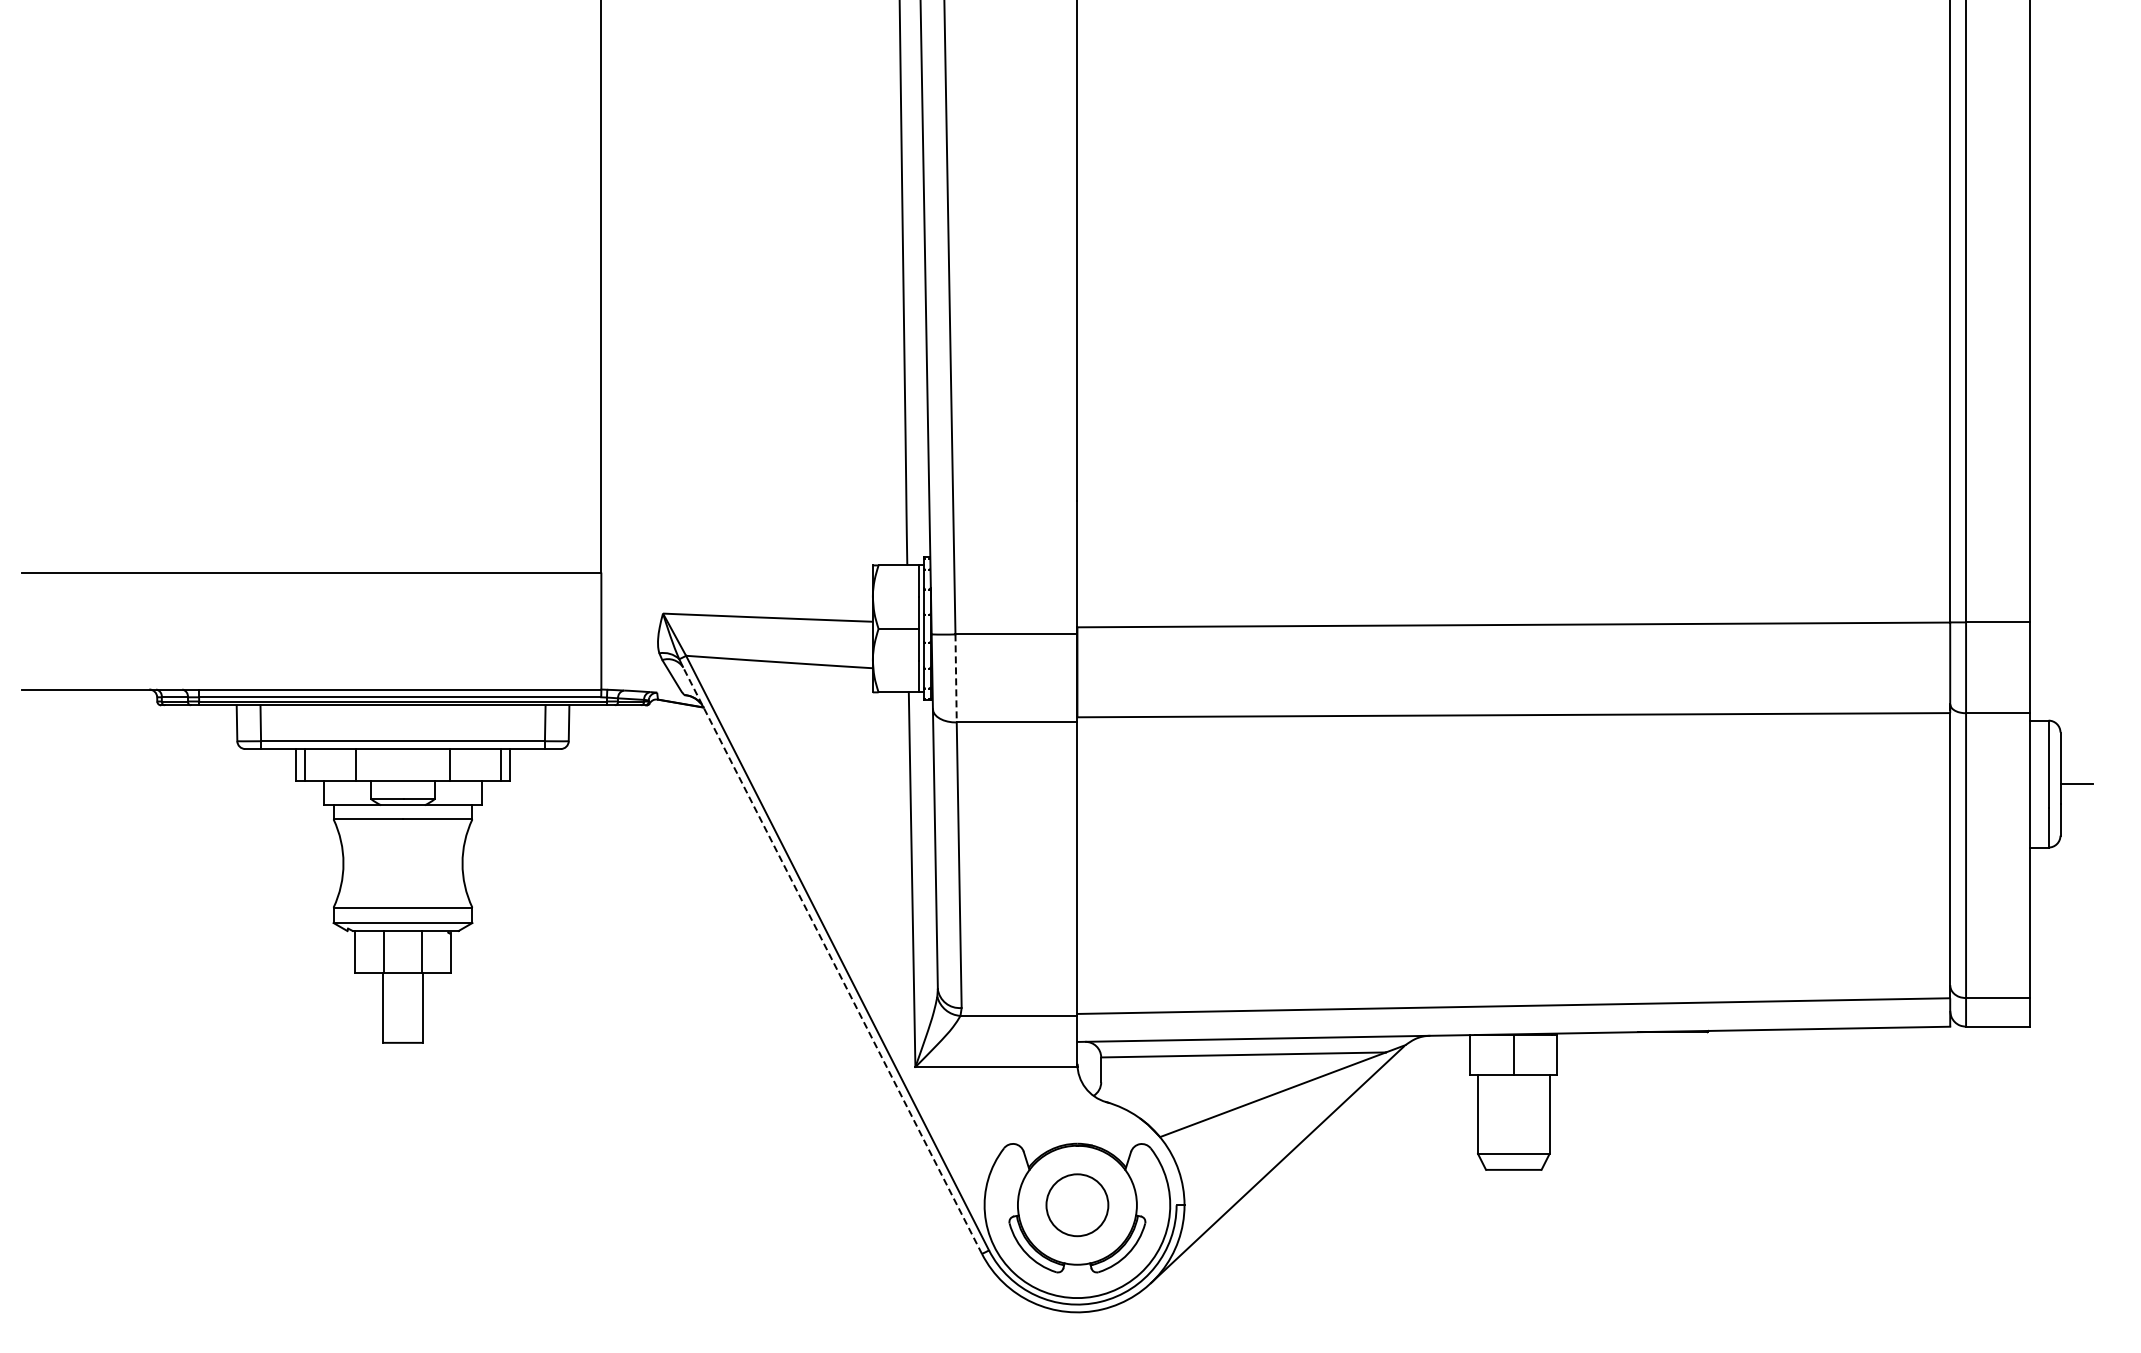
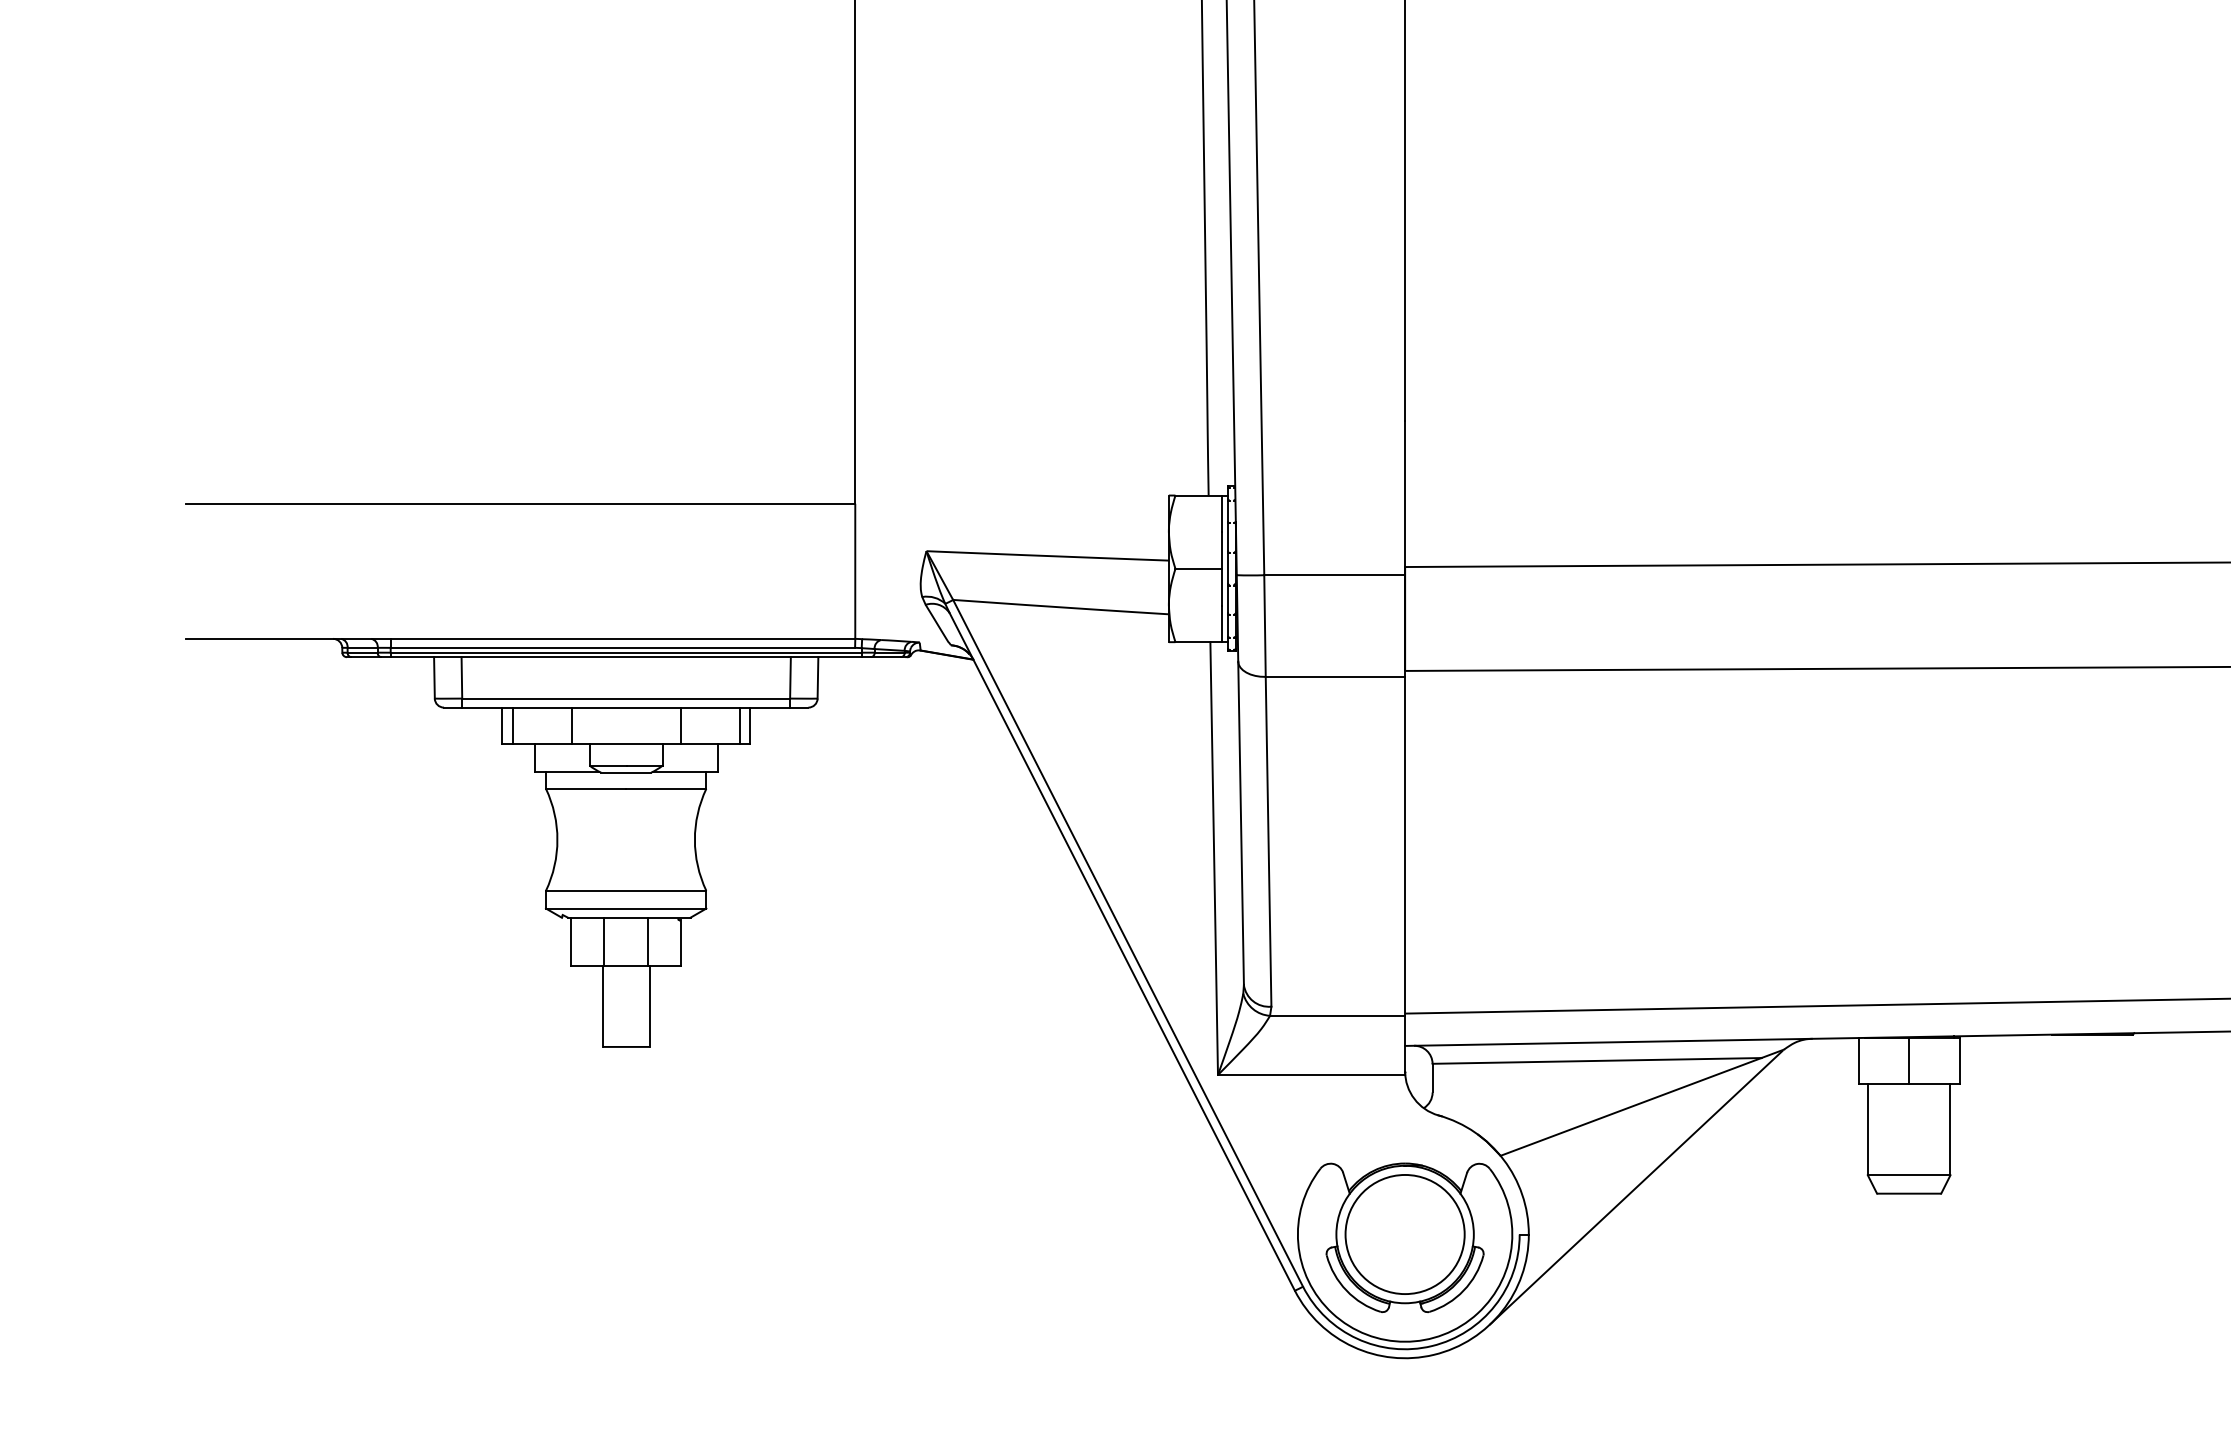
line: (956, 678) -> (1265, 626), dashed -> solid
line: (832, 959) -> (1122, 950), dashed -> solid
circle: (1077, 1204) -> (1405, 1233), size x1.67

